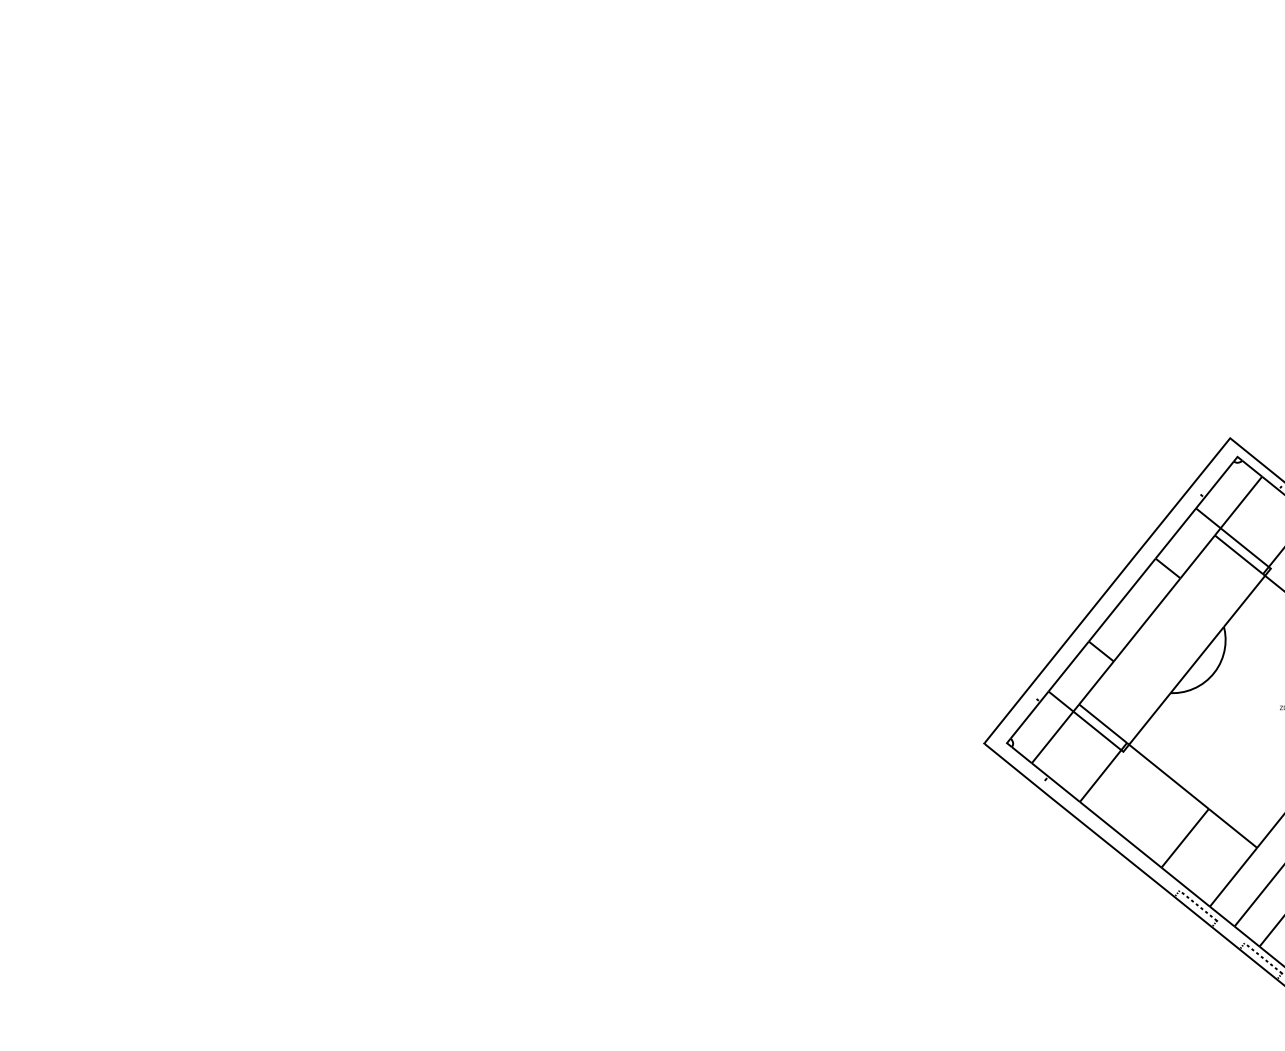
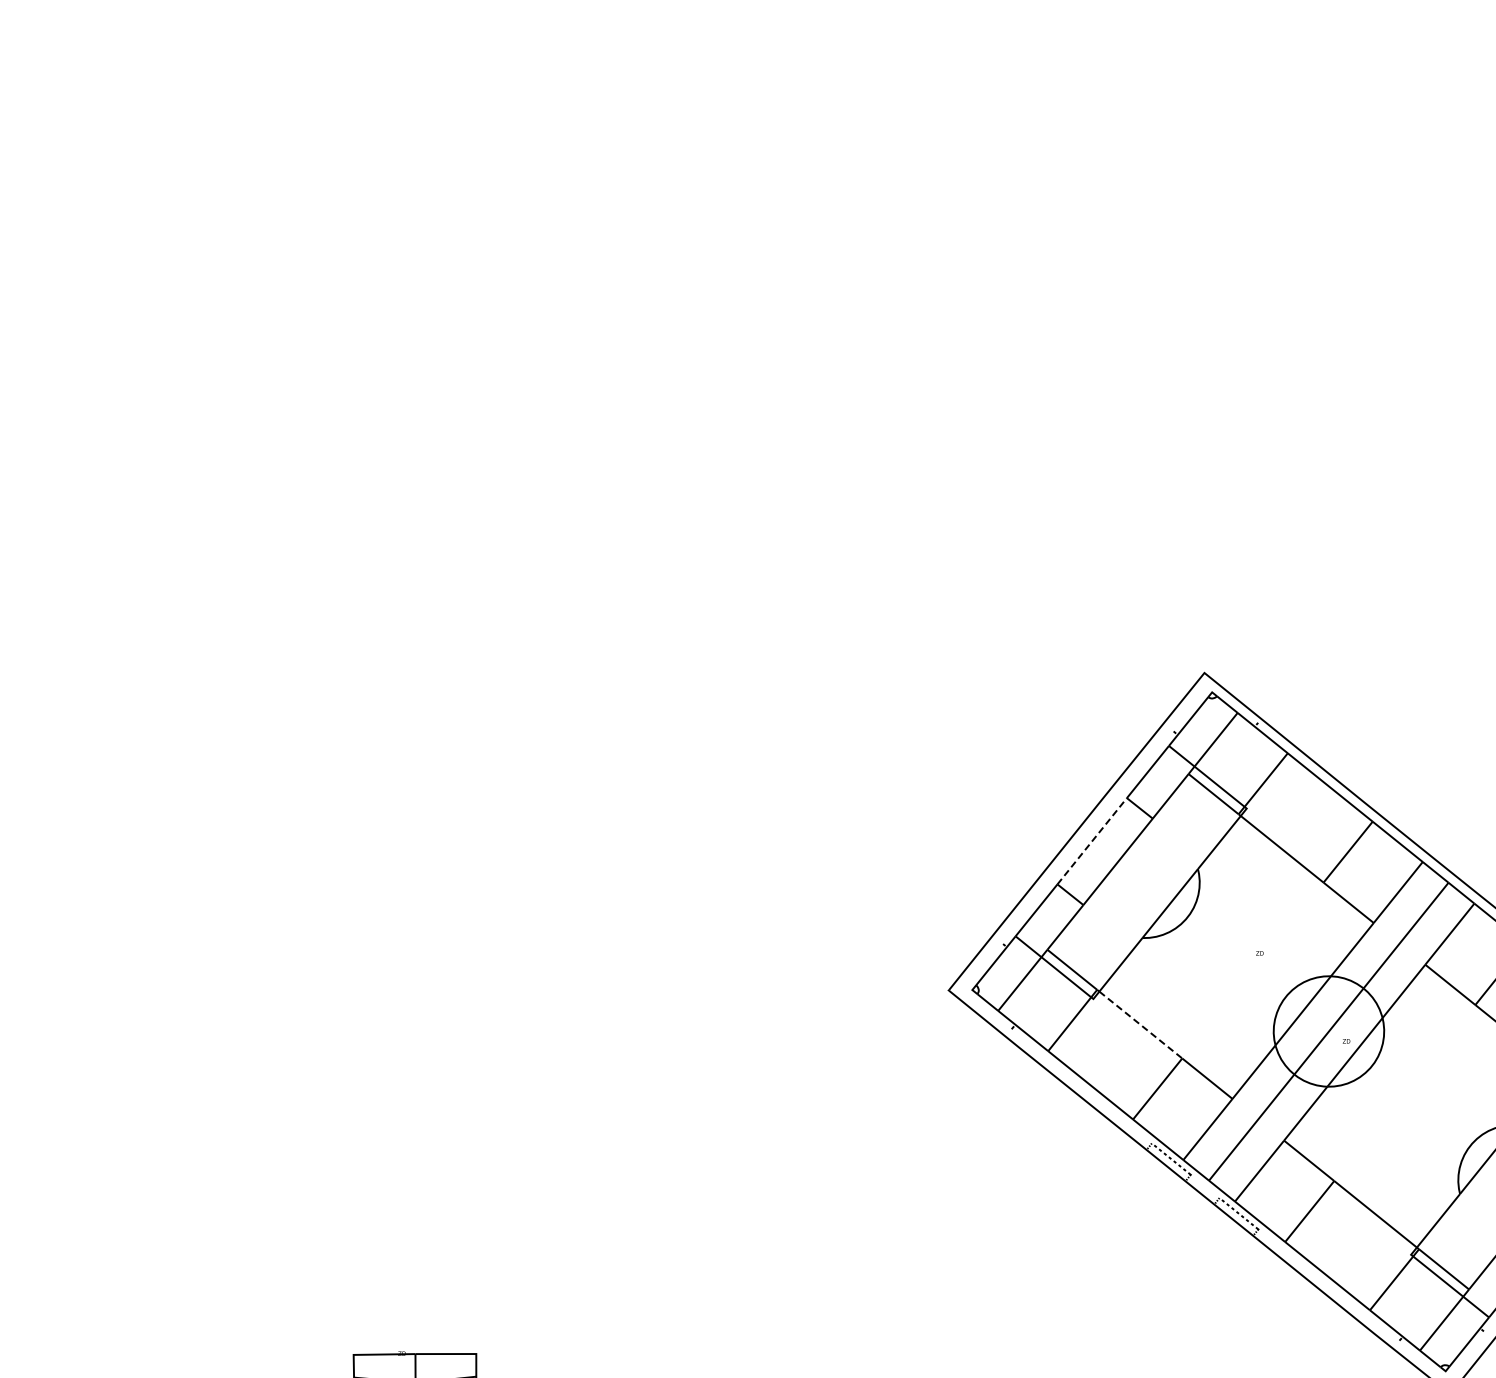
line: (1122, 599) -> (1092, 840), solid -> dashed
line: (1169, 777) -> (1141, 1025), solid -> dashed

